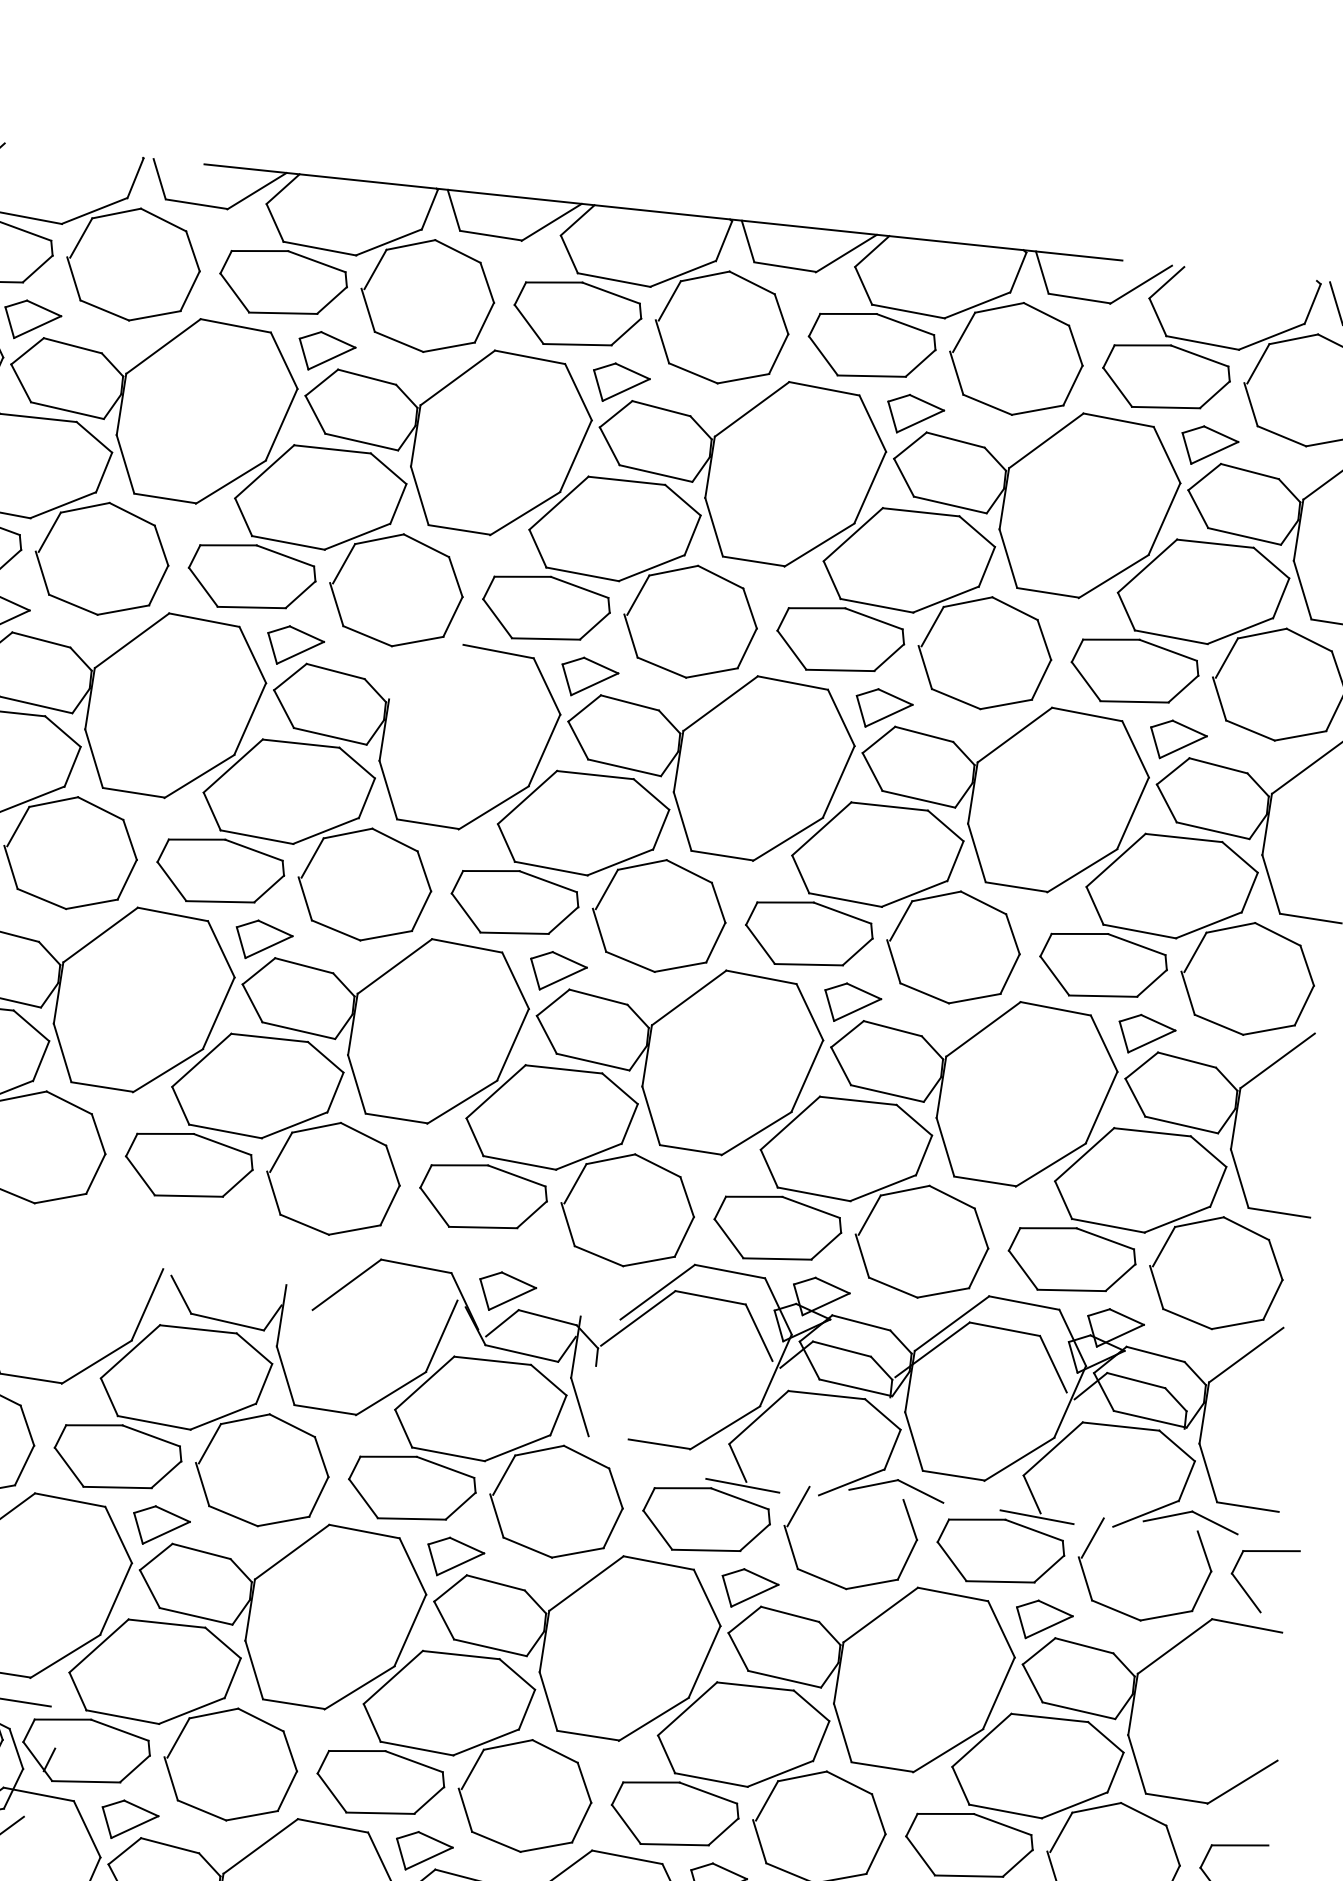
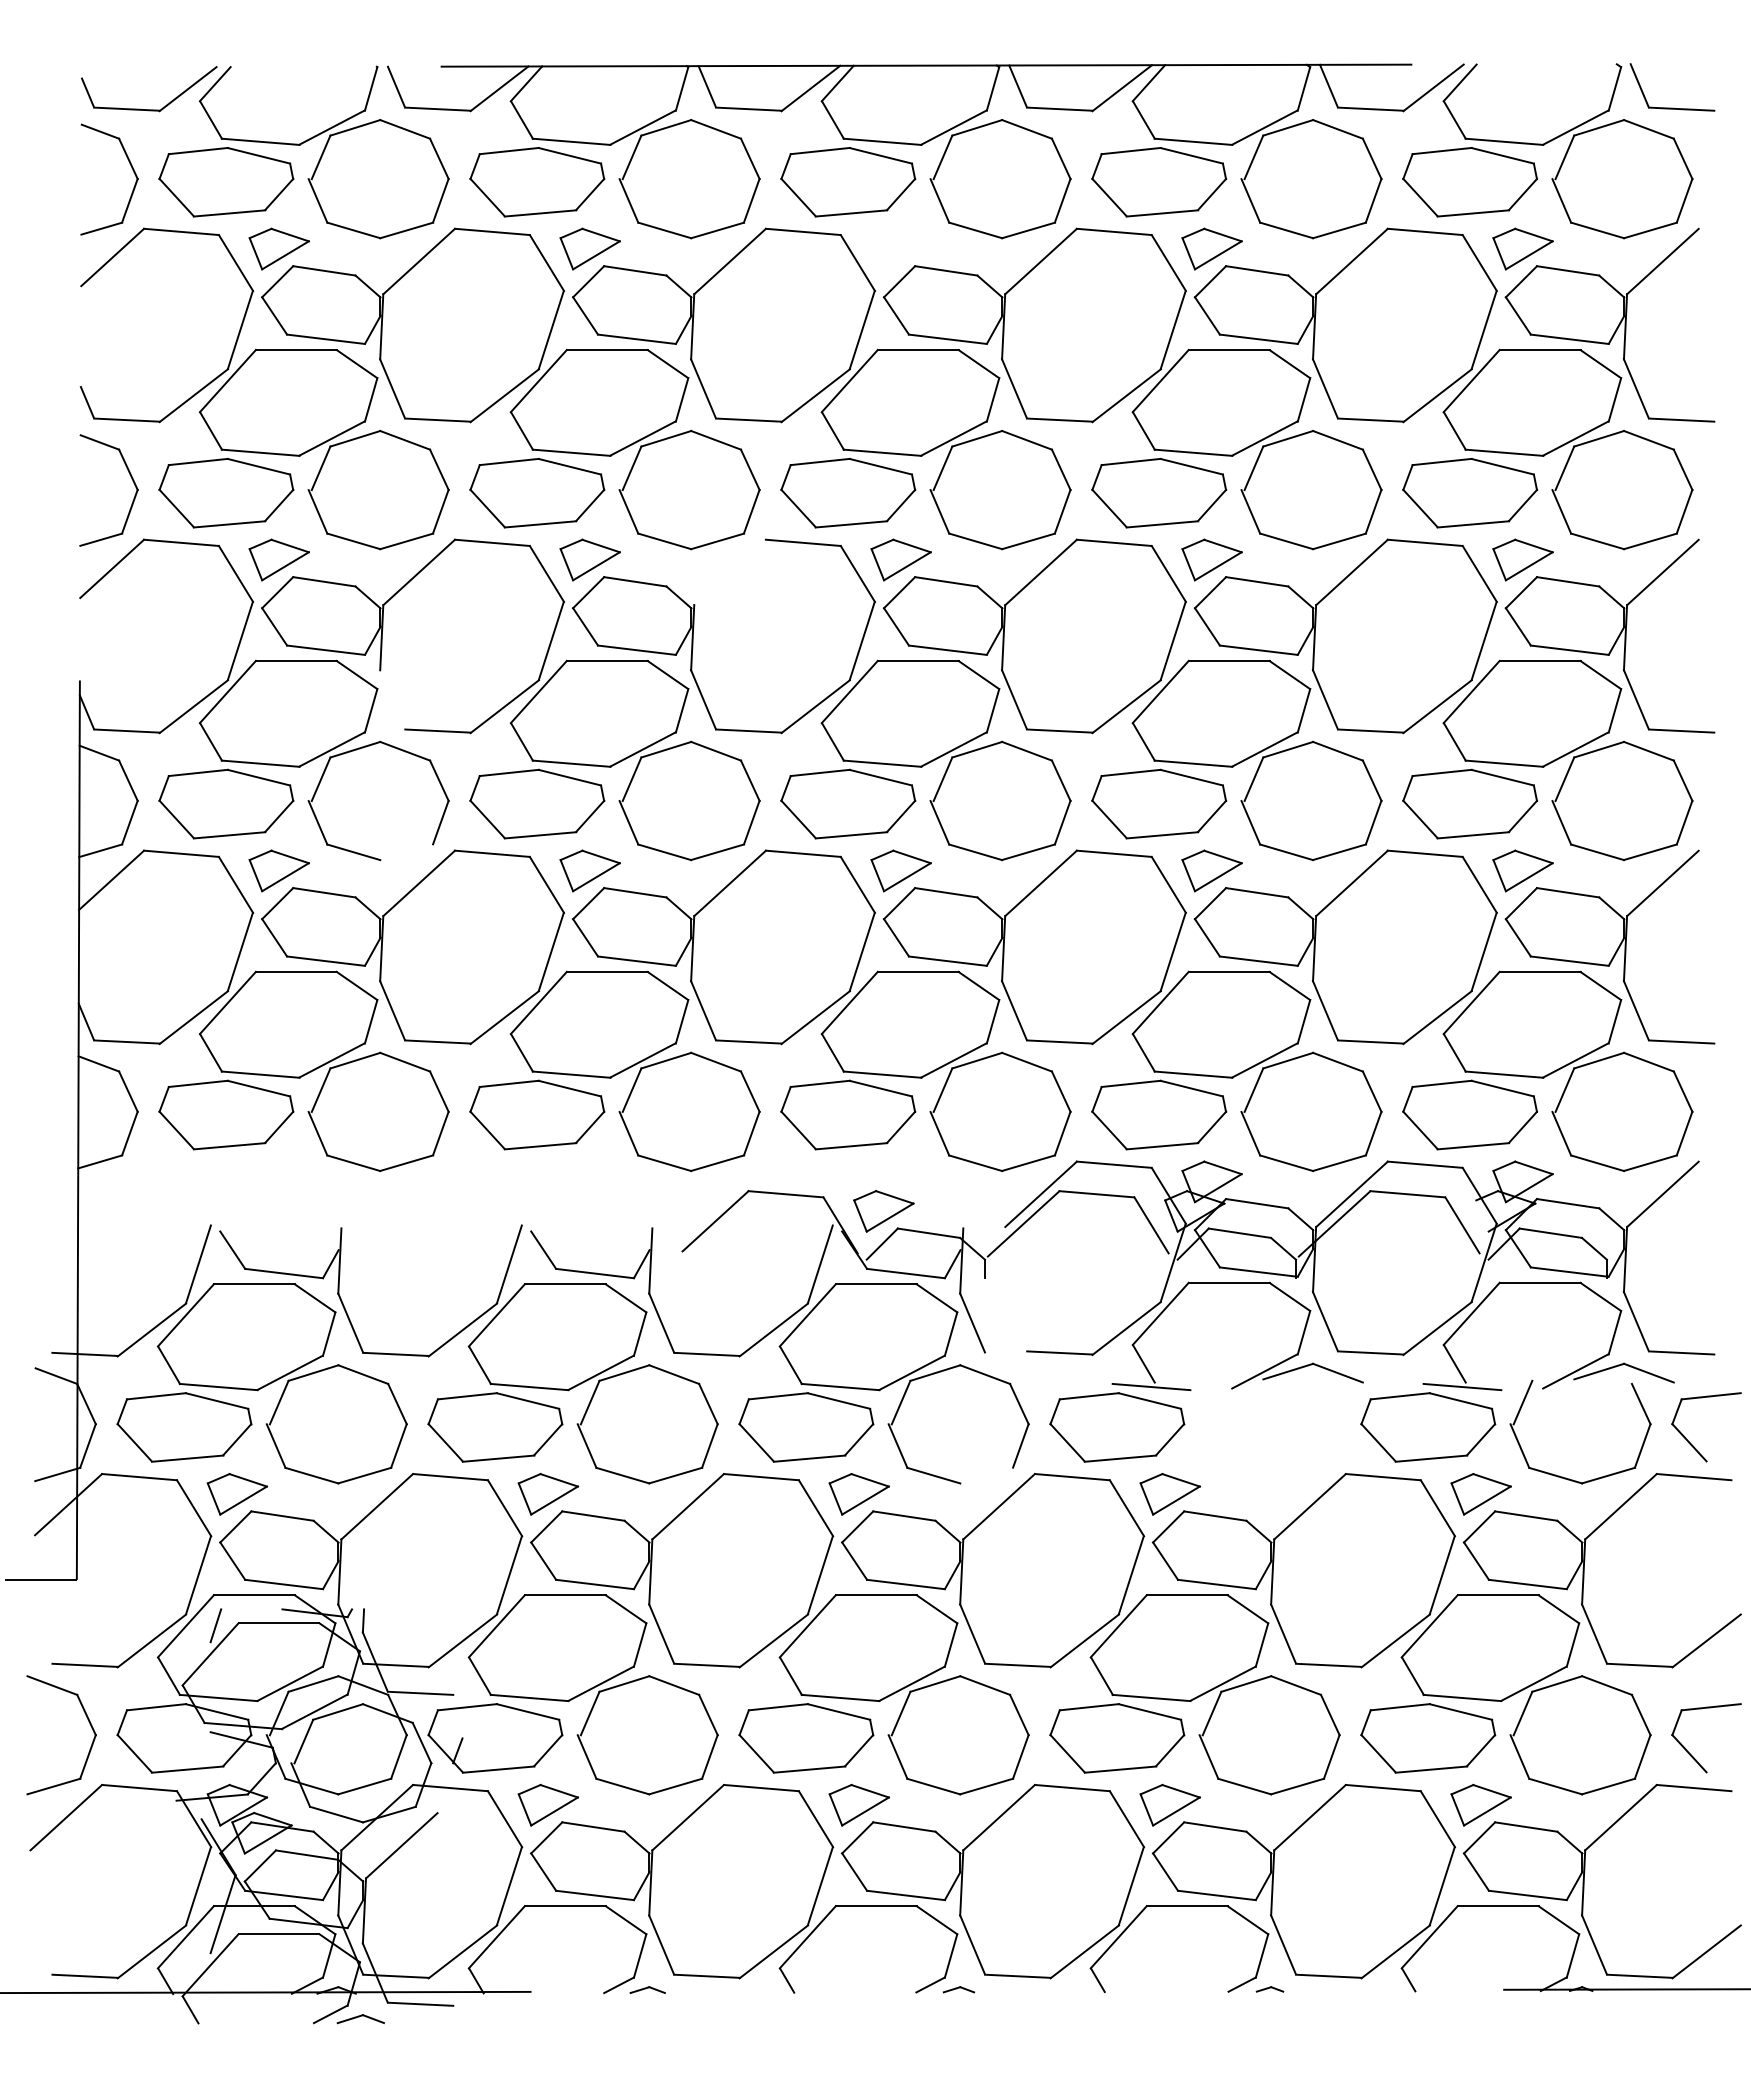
part: (620, 382) -> (900, 248), removed
line: (93, 758) -> (392, 699), removed
line: (91, 904) -> (406, 852), removed
line: (1073, 1356) -> (1482, 1215), removed
line: (577, 1552) -> (986, 1475), removed
part: (832, 1581) -> (1255, 1477), removed

